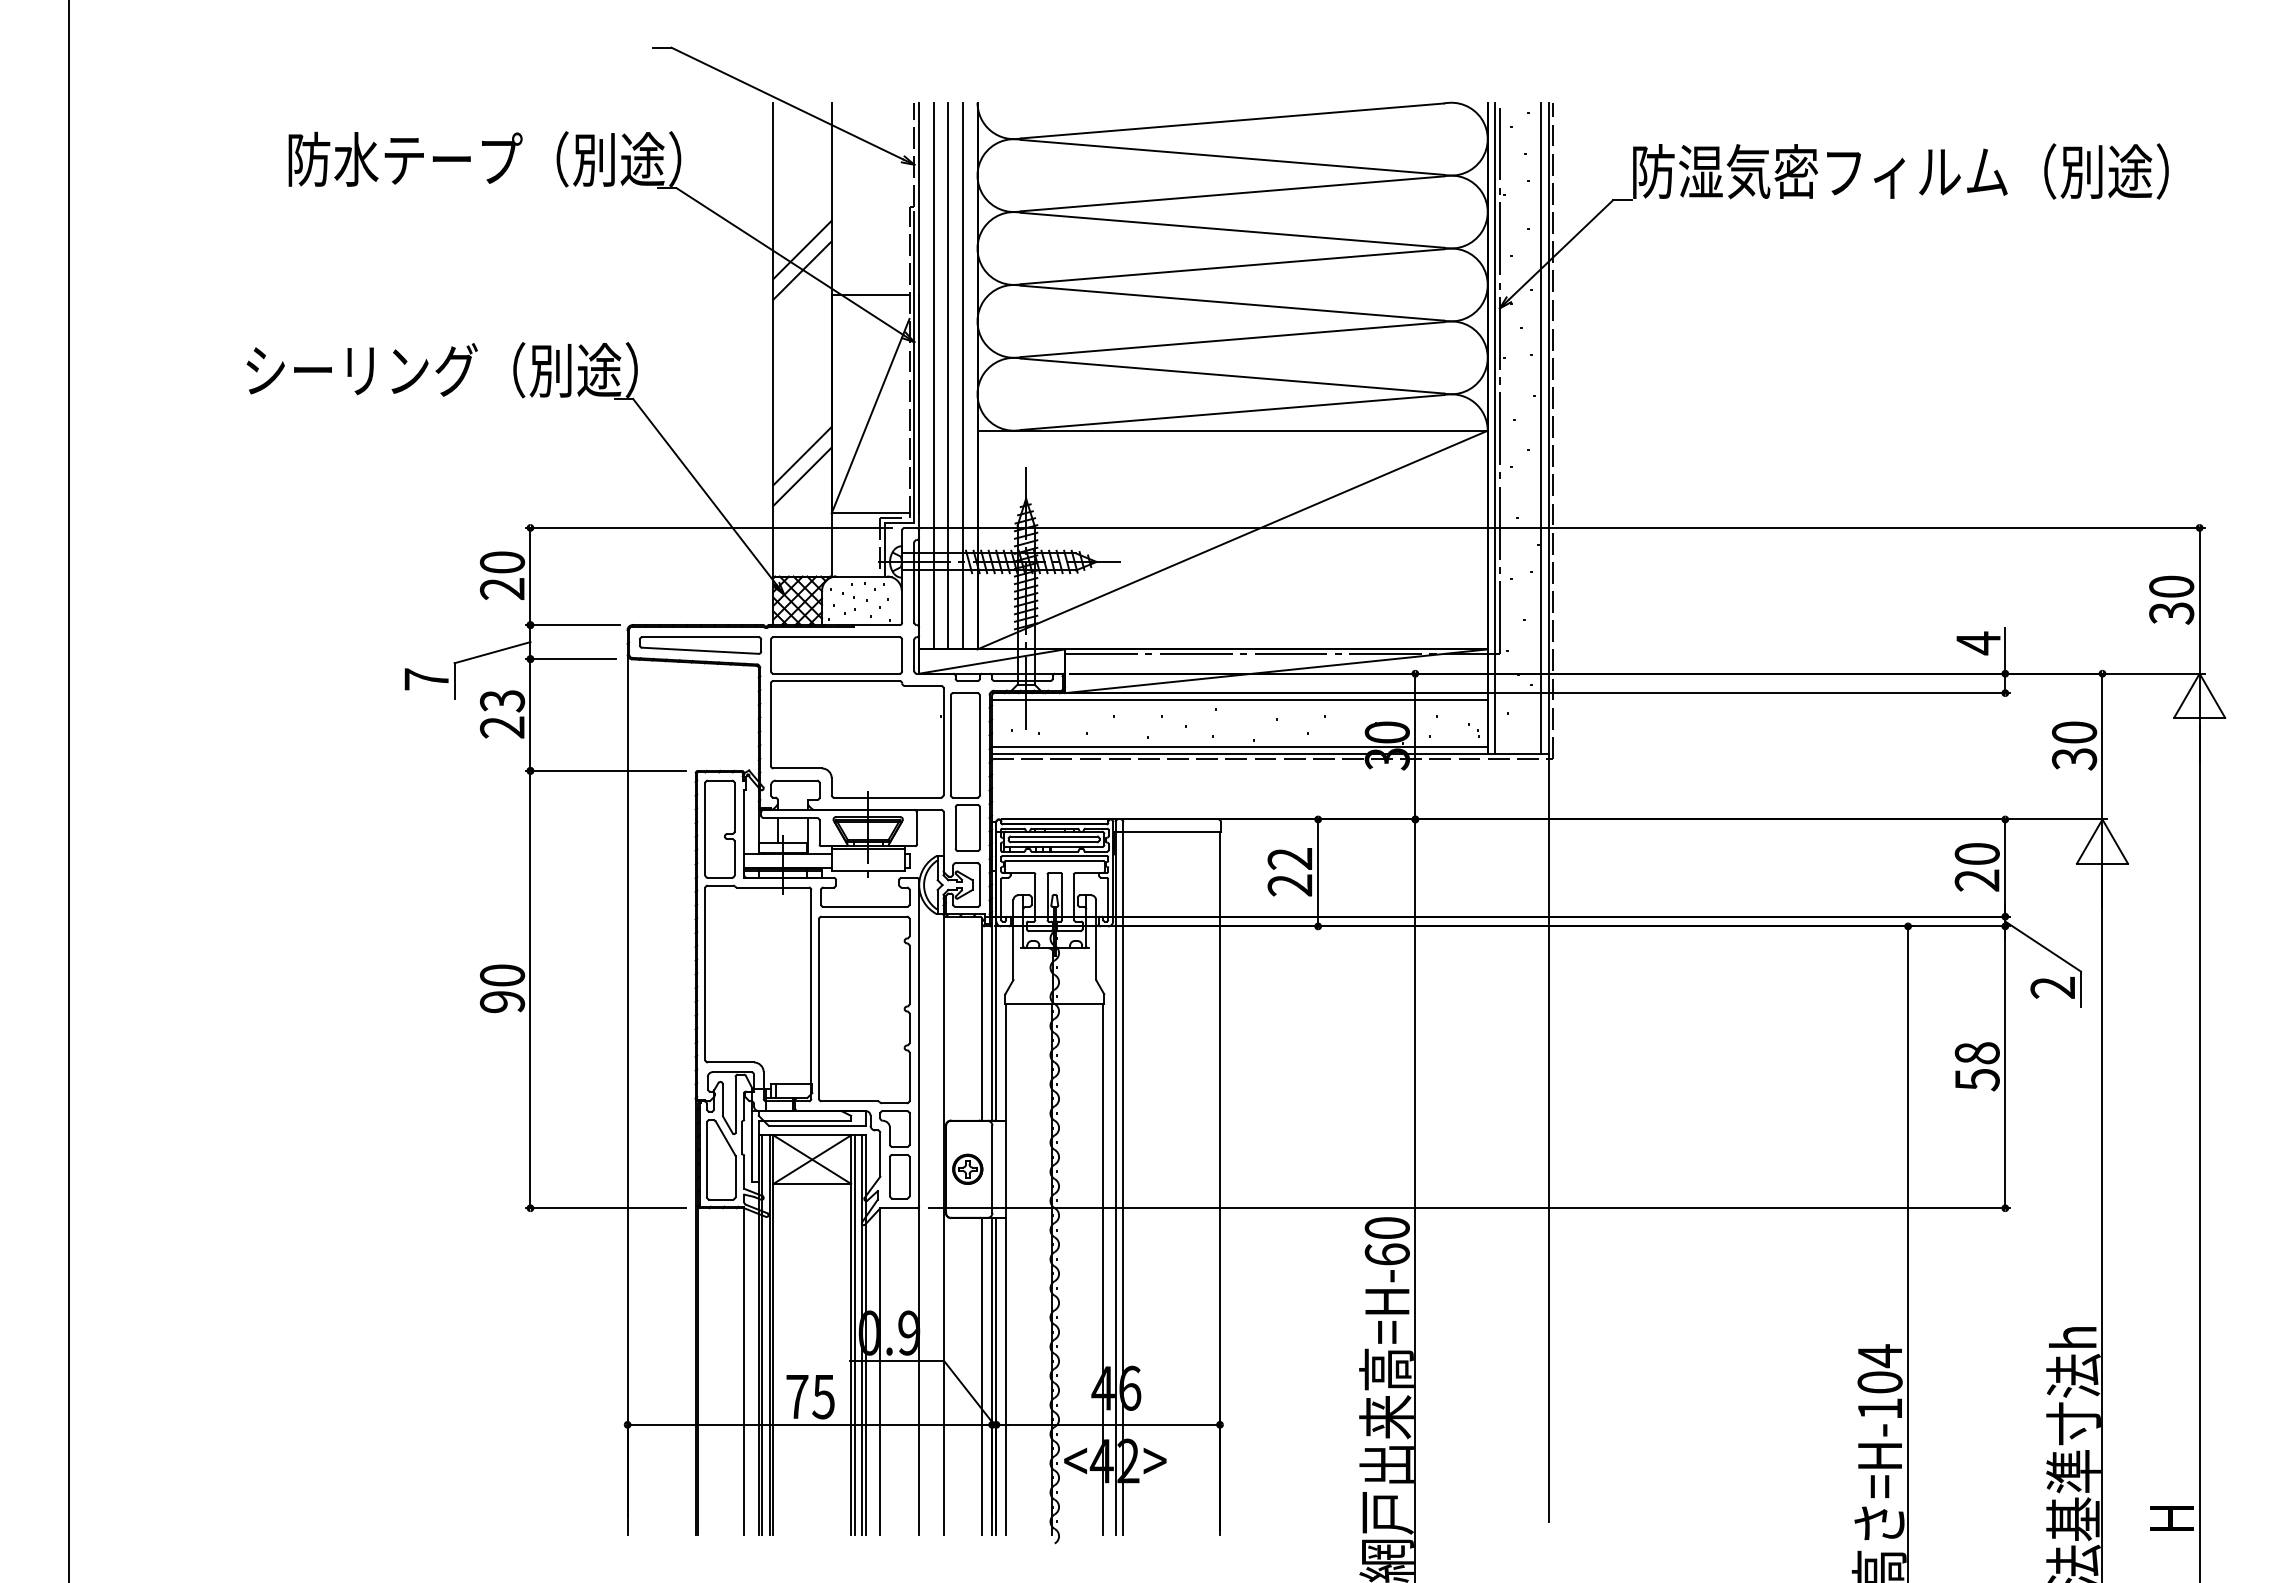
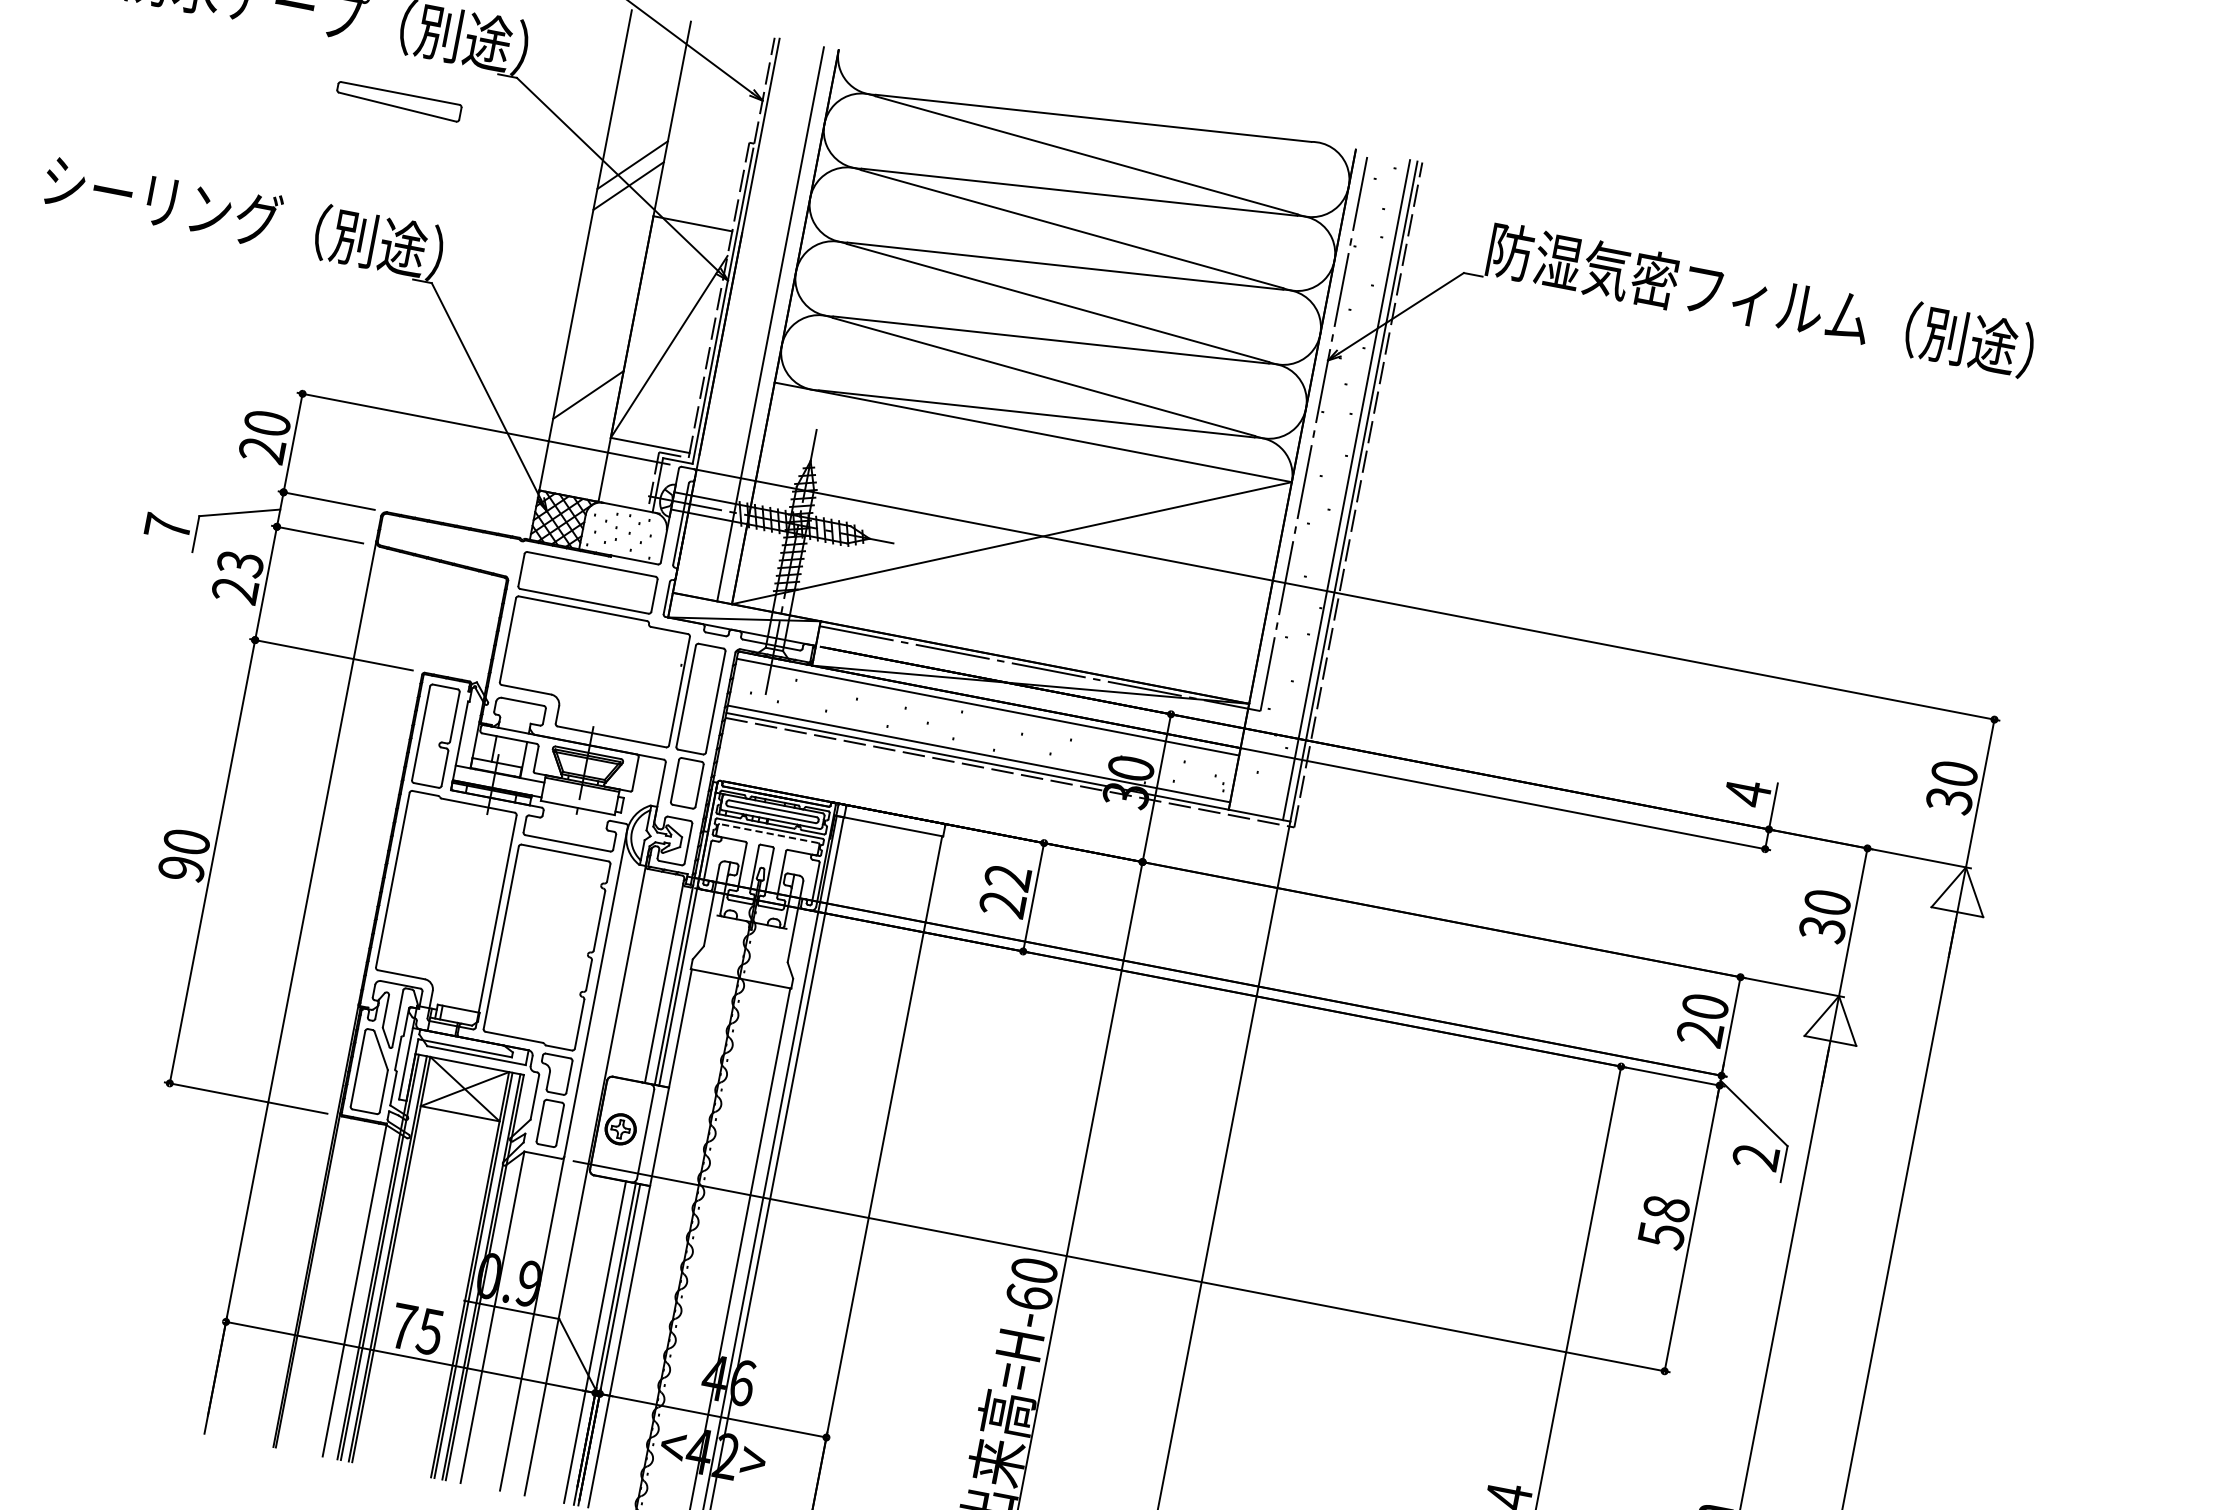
line: (933, 375) -> (740, 317), removed
line: (948, 375) -> (756, 320), removed
line: (1495, 427) -> (1300, 480), removed
line: (802, 455) -> (592, 373), removed
part: (700, 645) -> (398, 101), moved
line: (1054, 860) -> (768, 833), solid -> dashed

